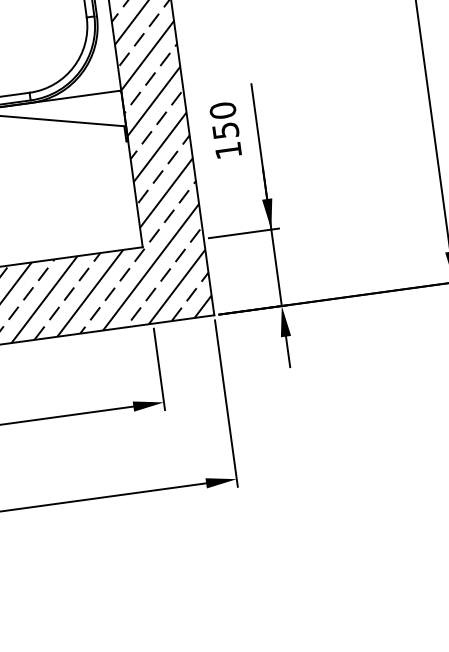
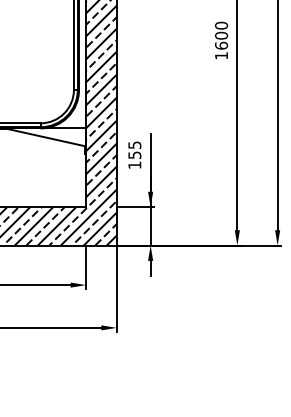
text: (222, 111) -> (134, 145), 150 -> 155

